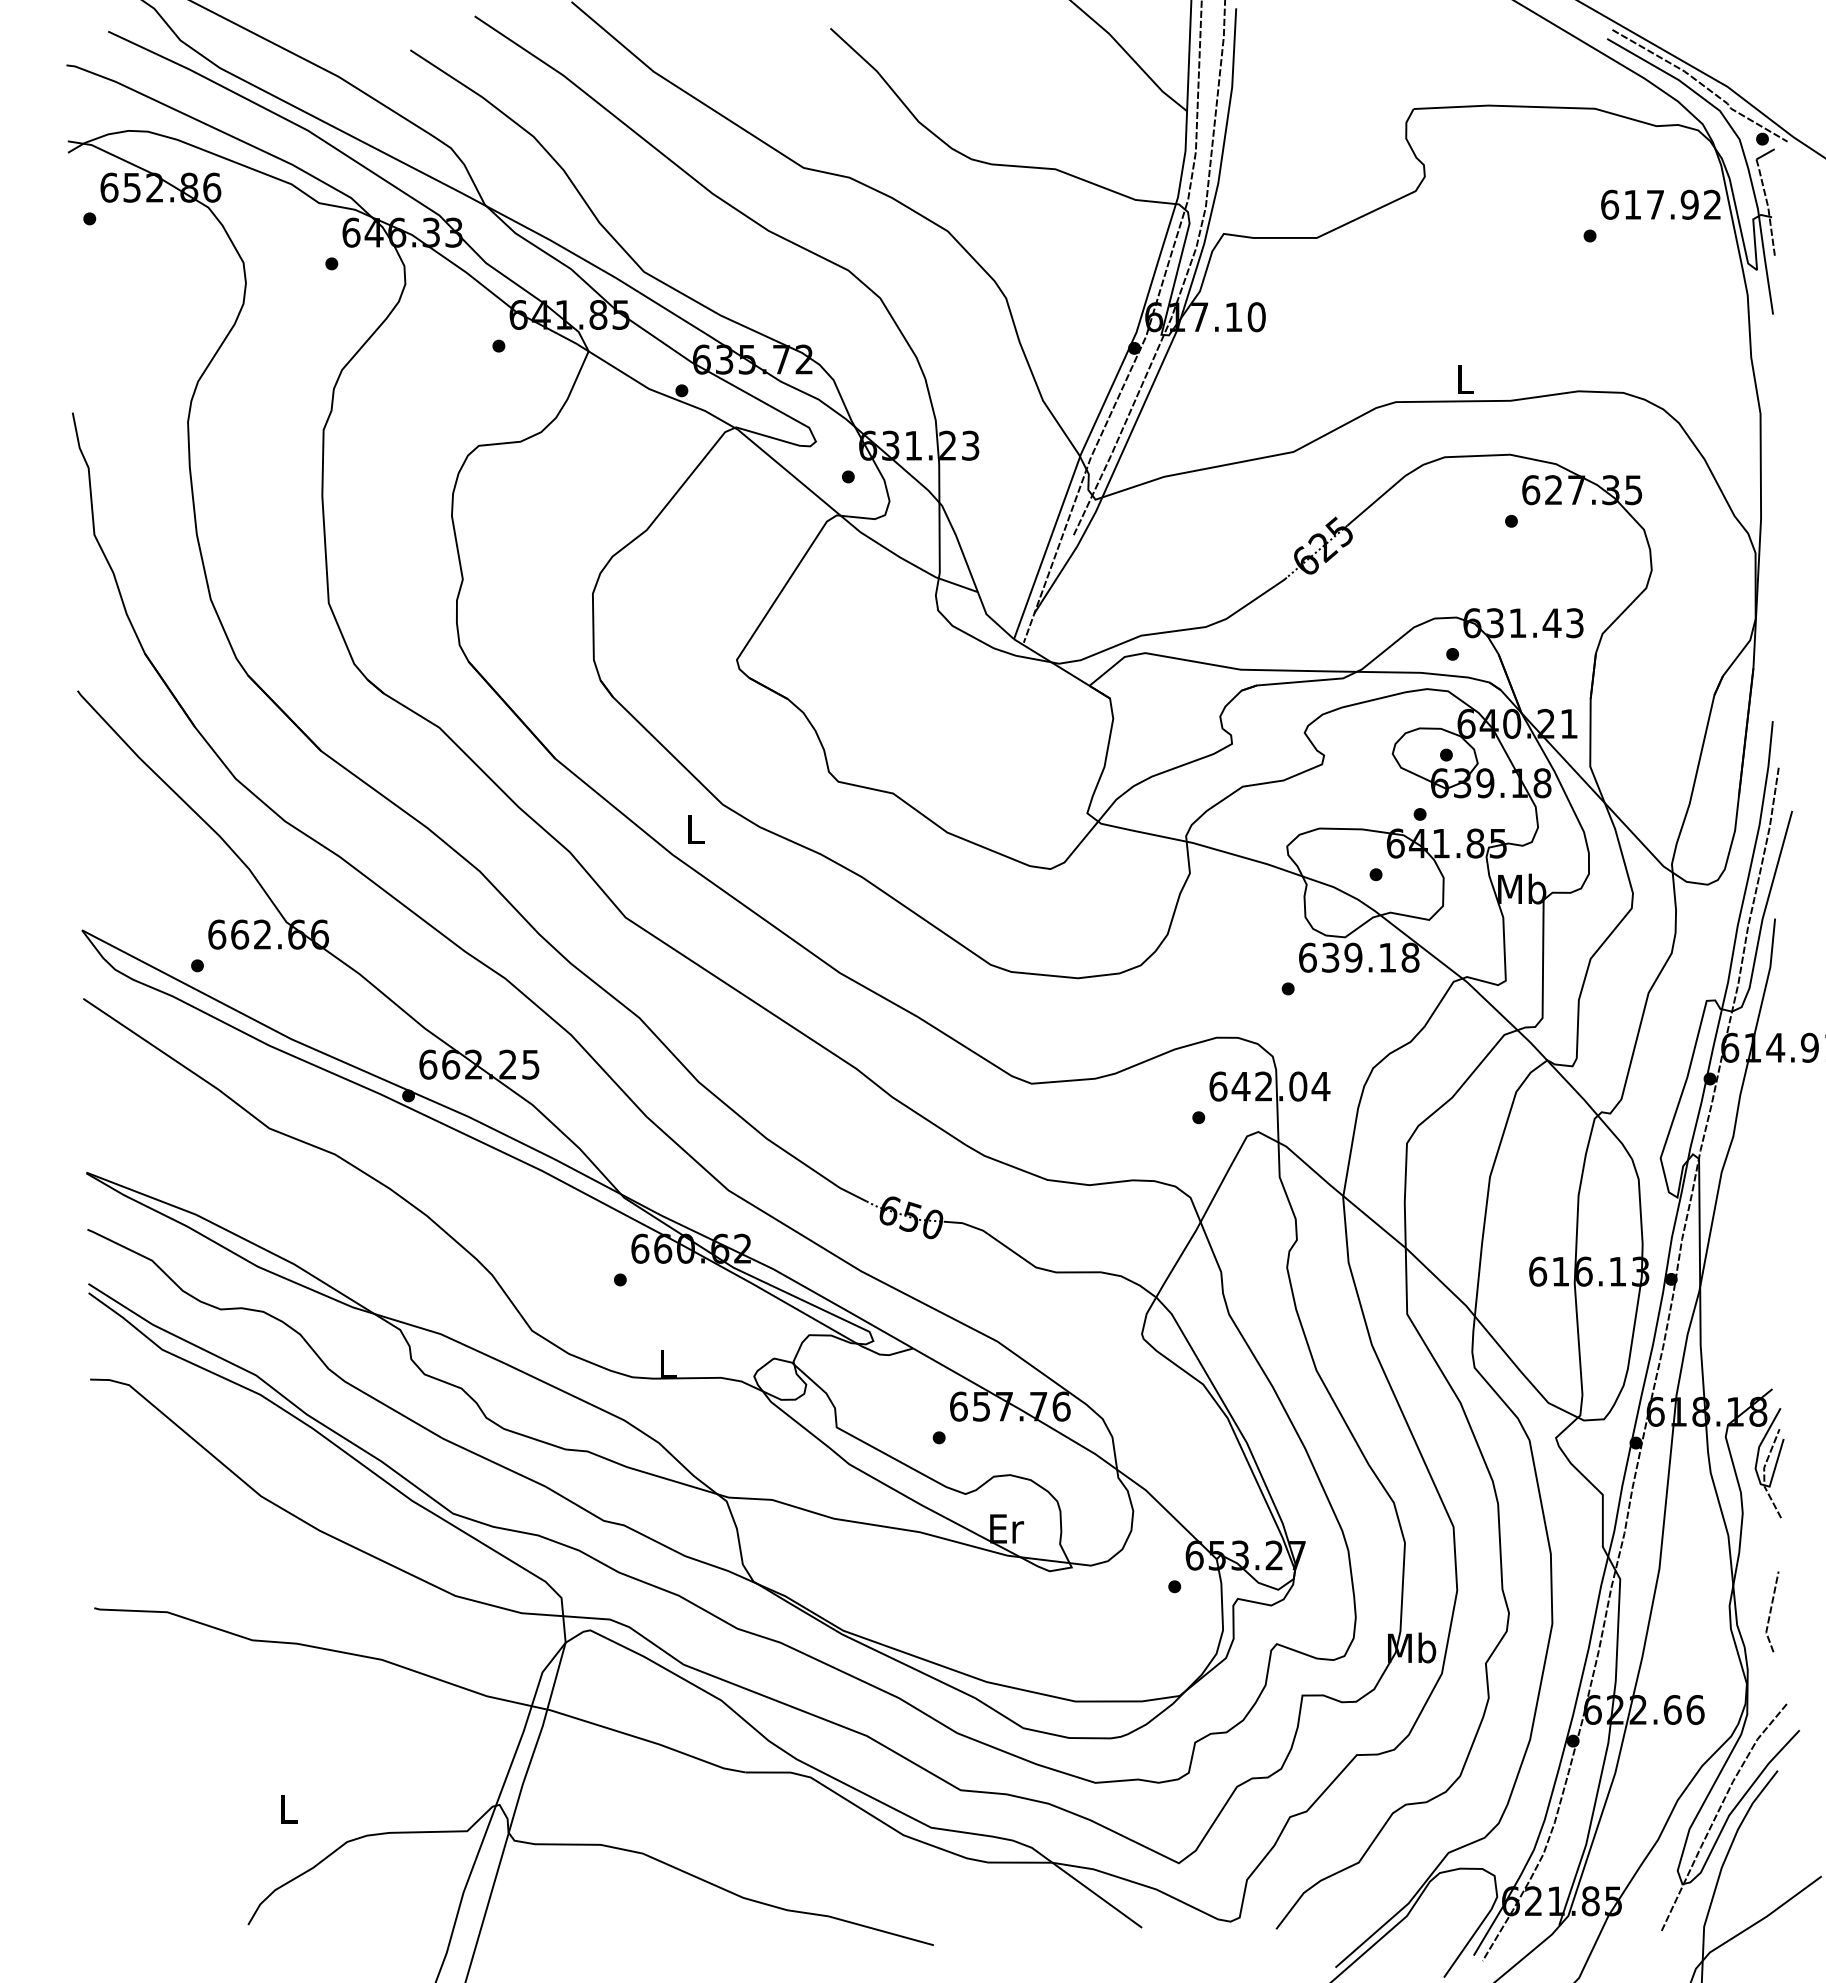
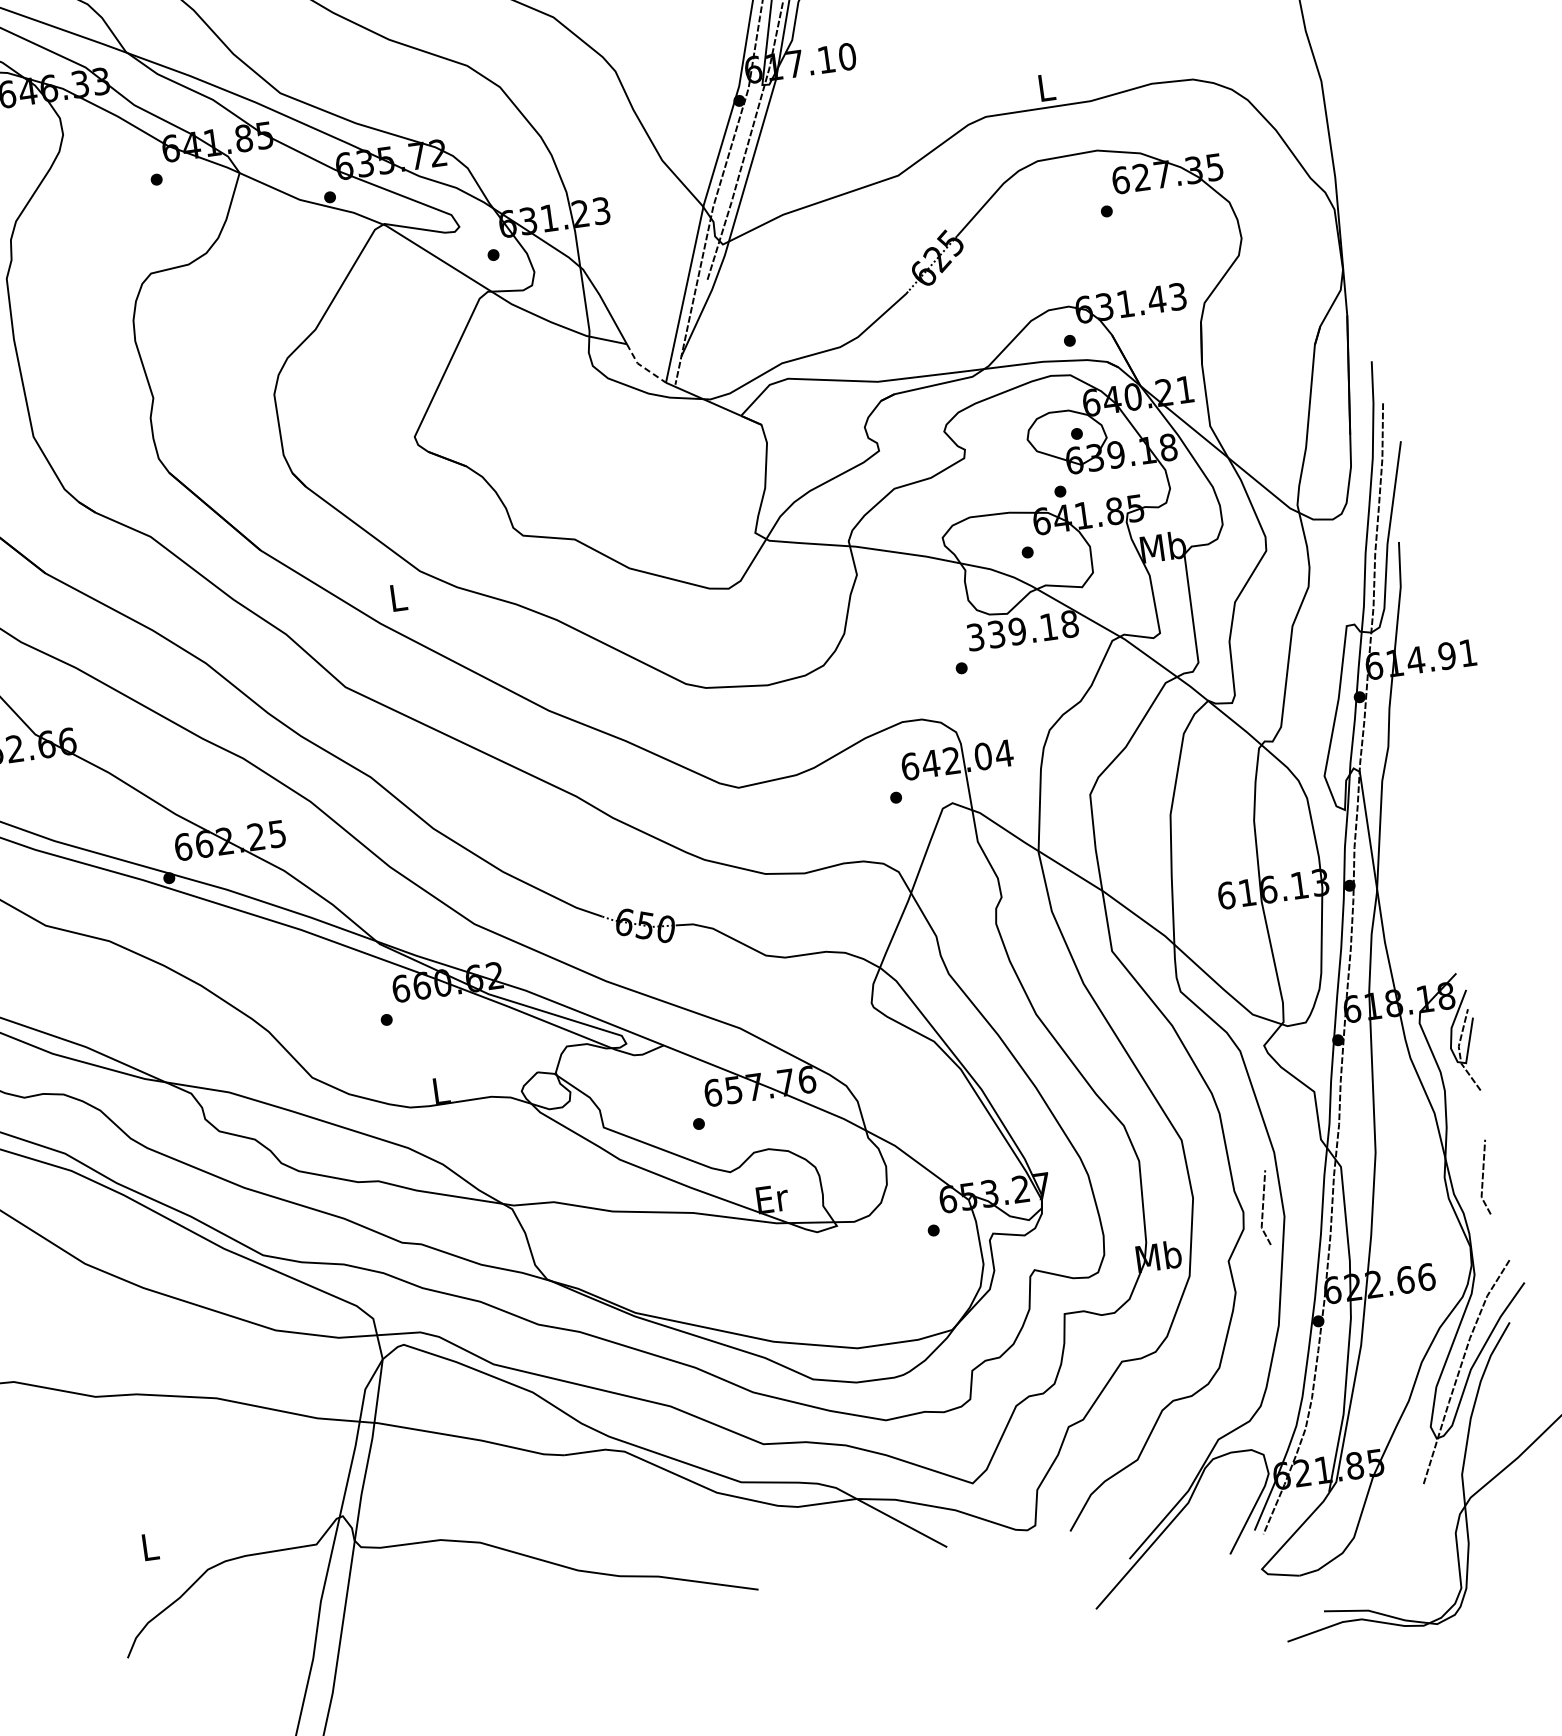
line: (991, 618) -> (642, 366), solid -> dashed
text: (1307, 957) -> (975, 637), 639.18 -> 339.18
line: (1531, 1611) -> (1263, 1207), added

